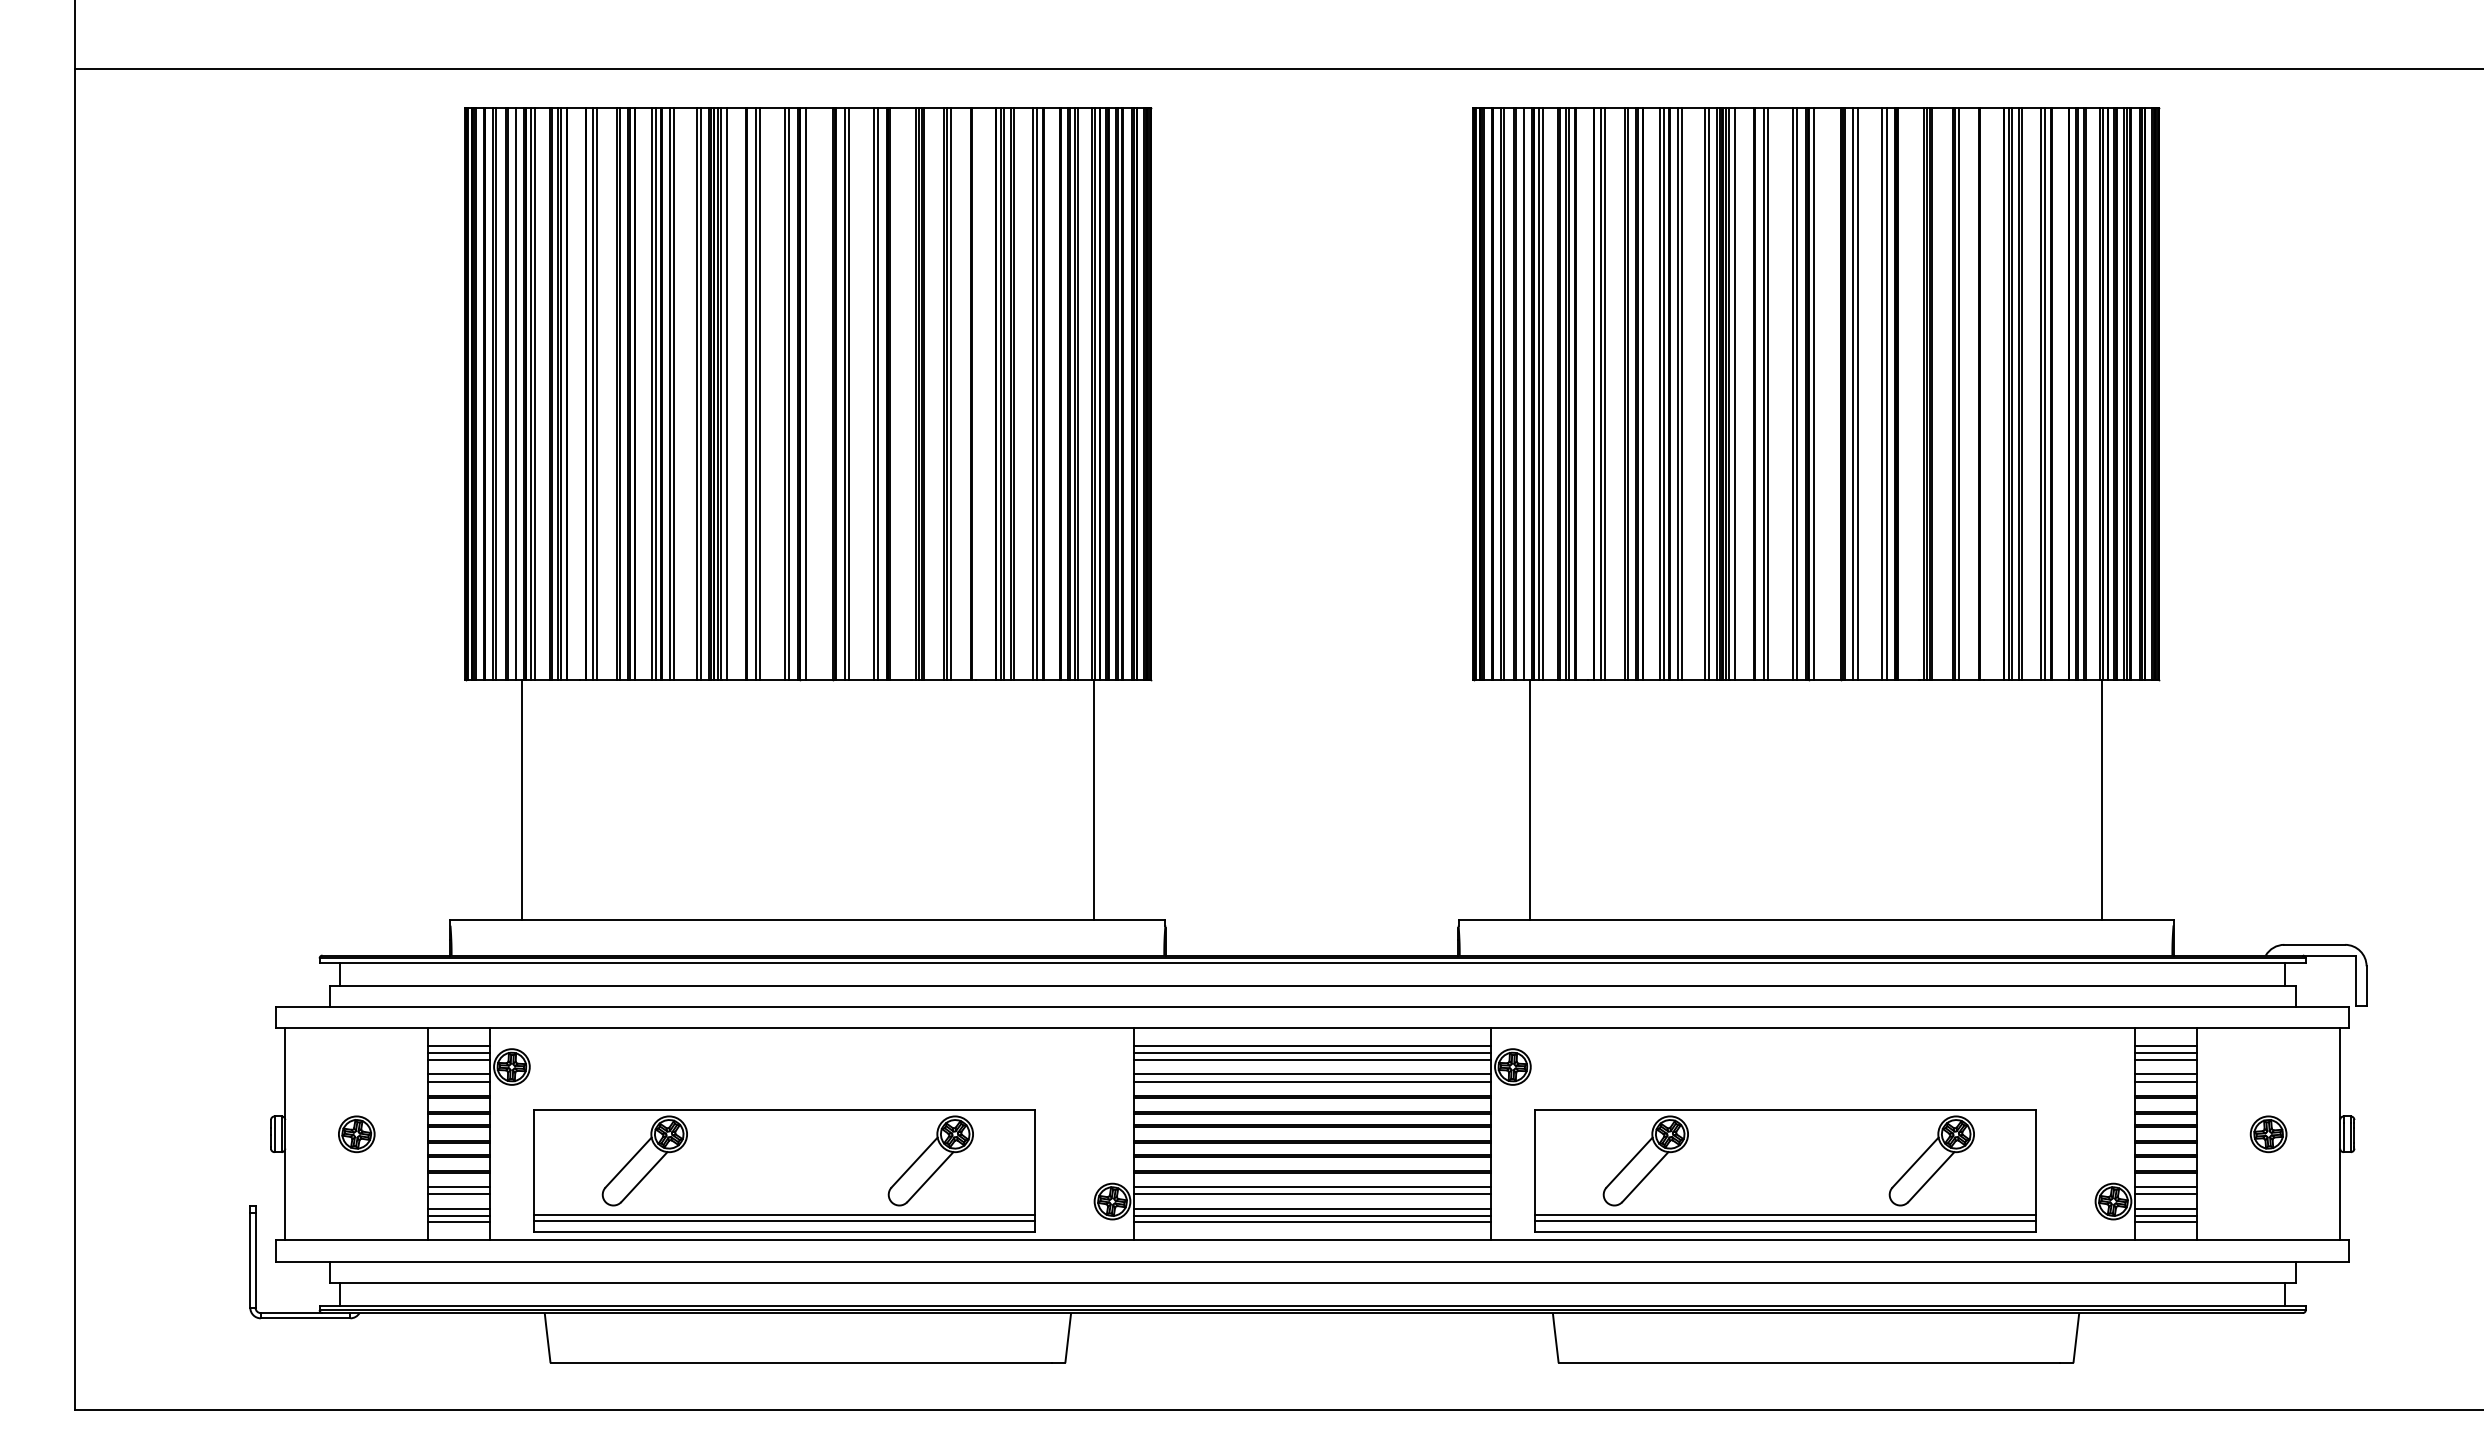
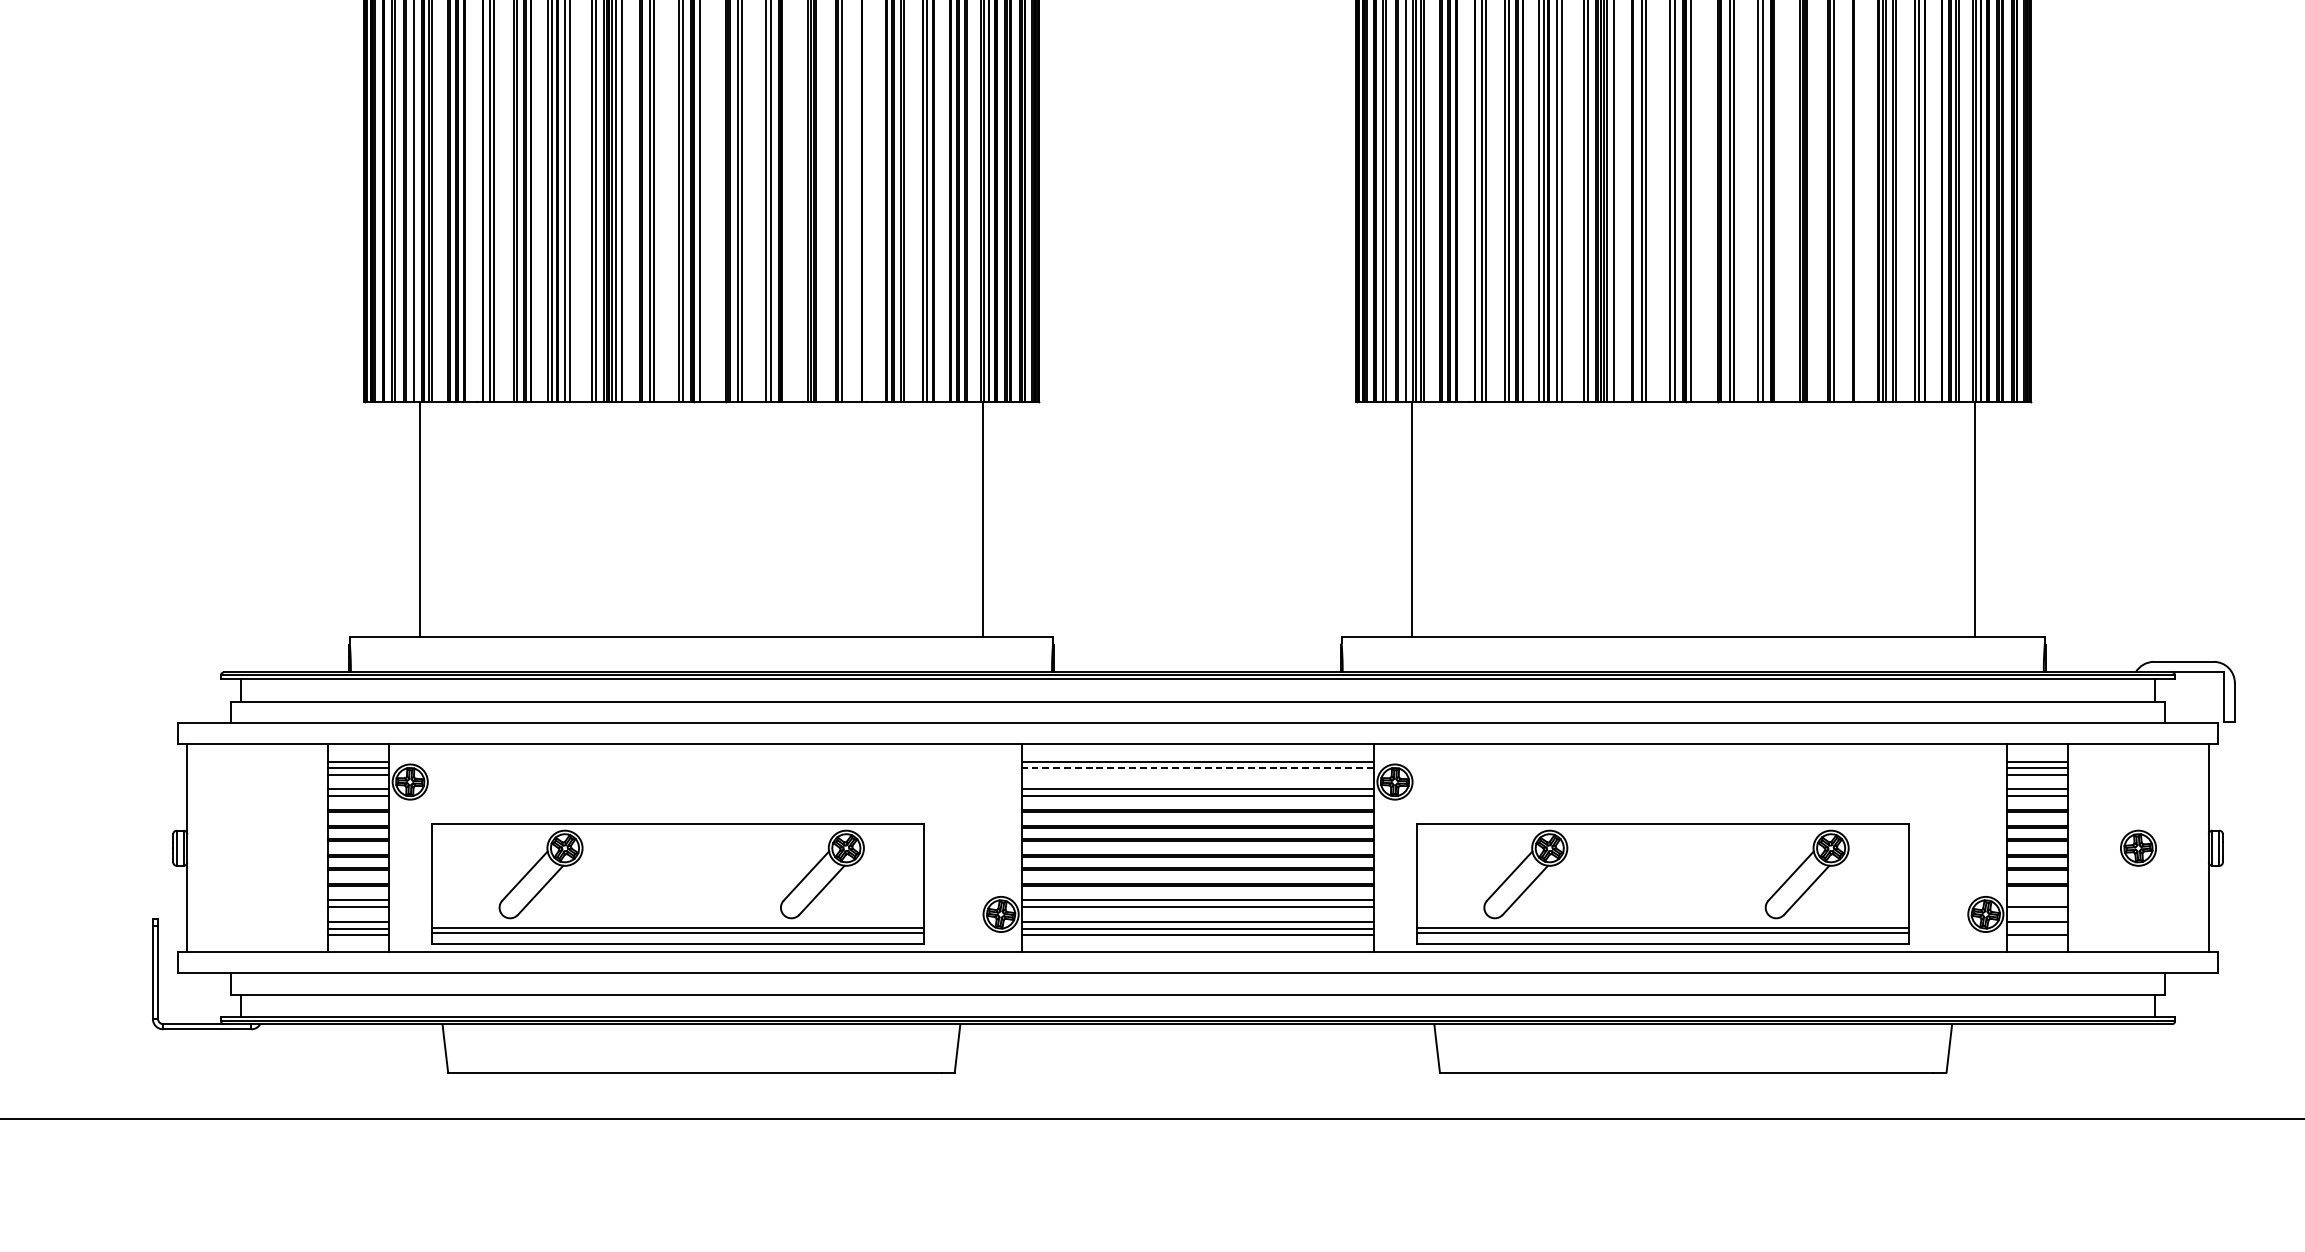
line: (1312, 1052) -> (1197, 767), solid -> dashed
line: (1312, 1059) -> (1197, 774), removed
part: (356, 1134) -> (257, 848), removed
line: (2165, 1187) -> (2037, 900), removed
line: (2165, 1216) -> (2037, 929), removed

